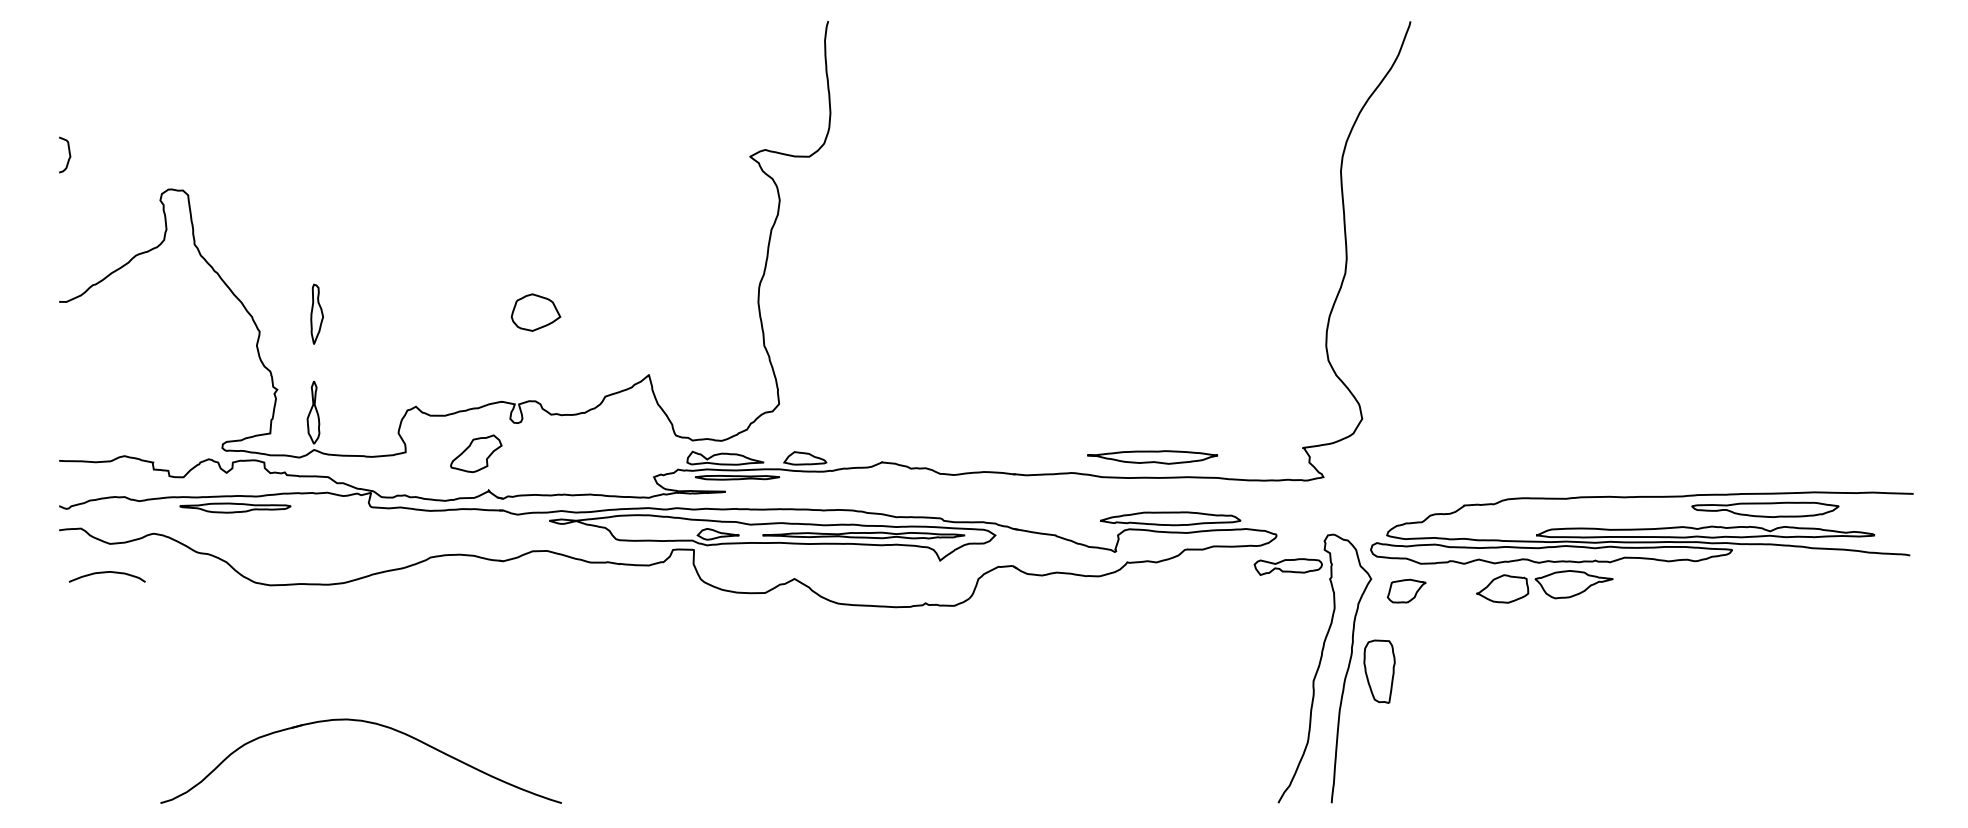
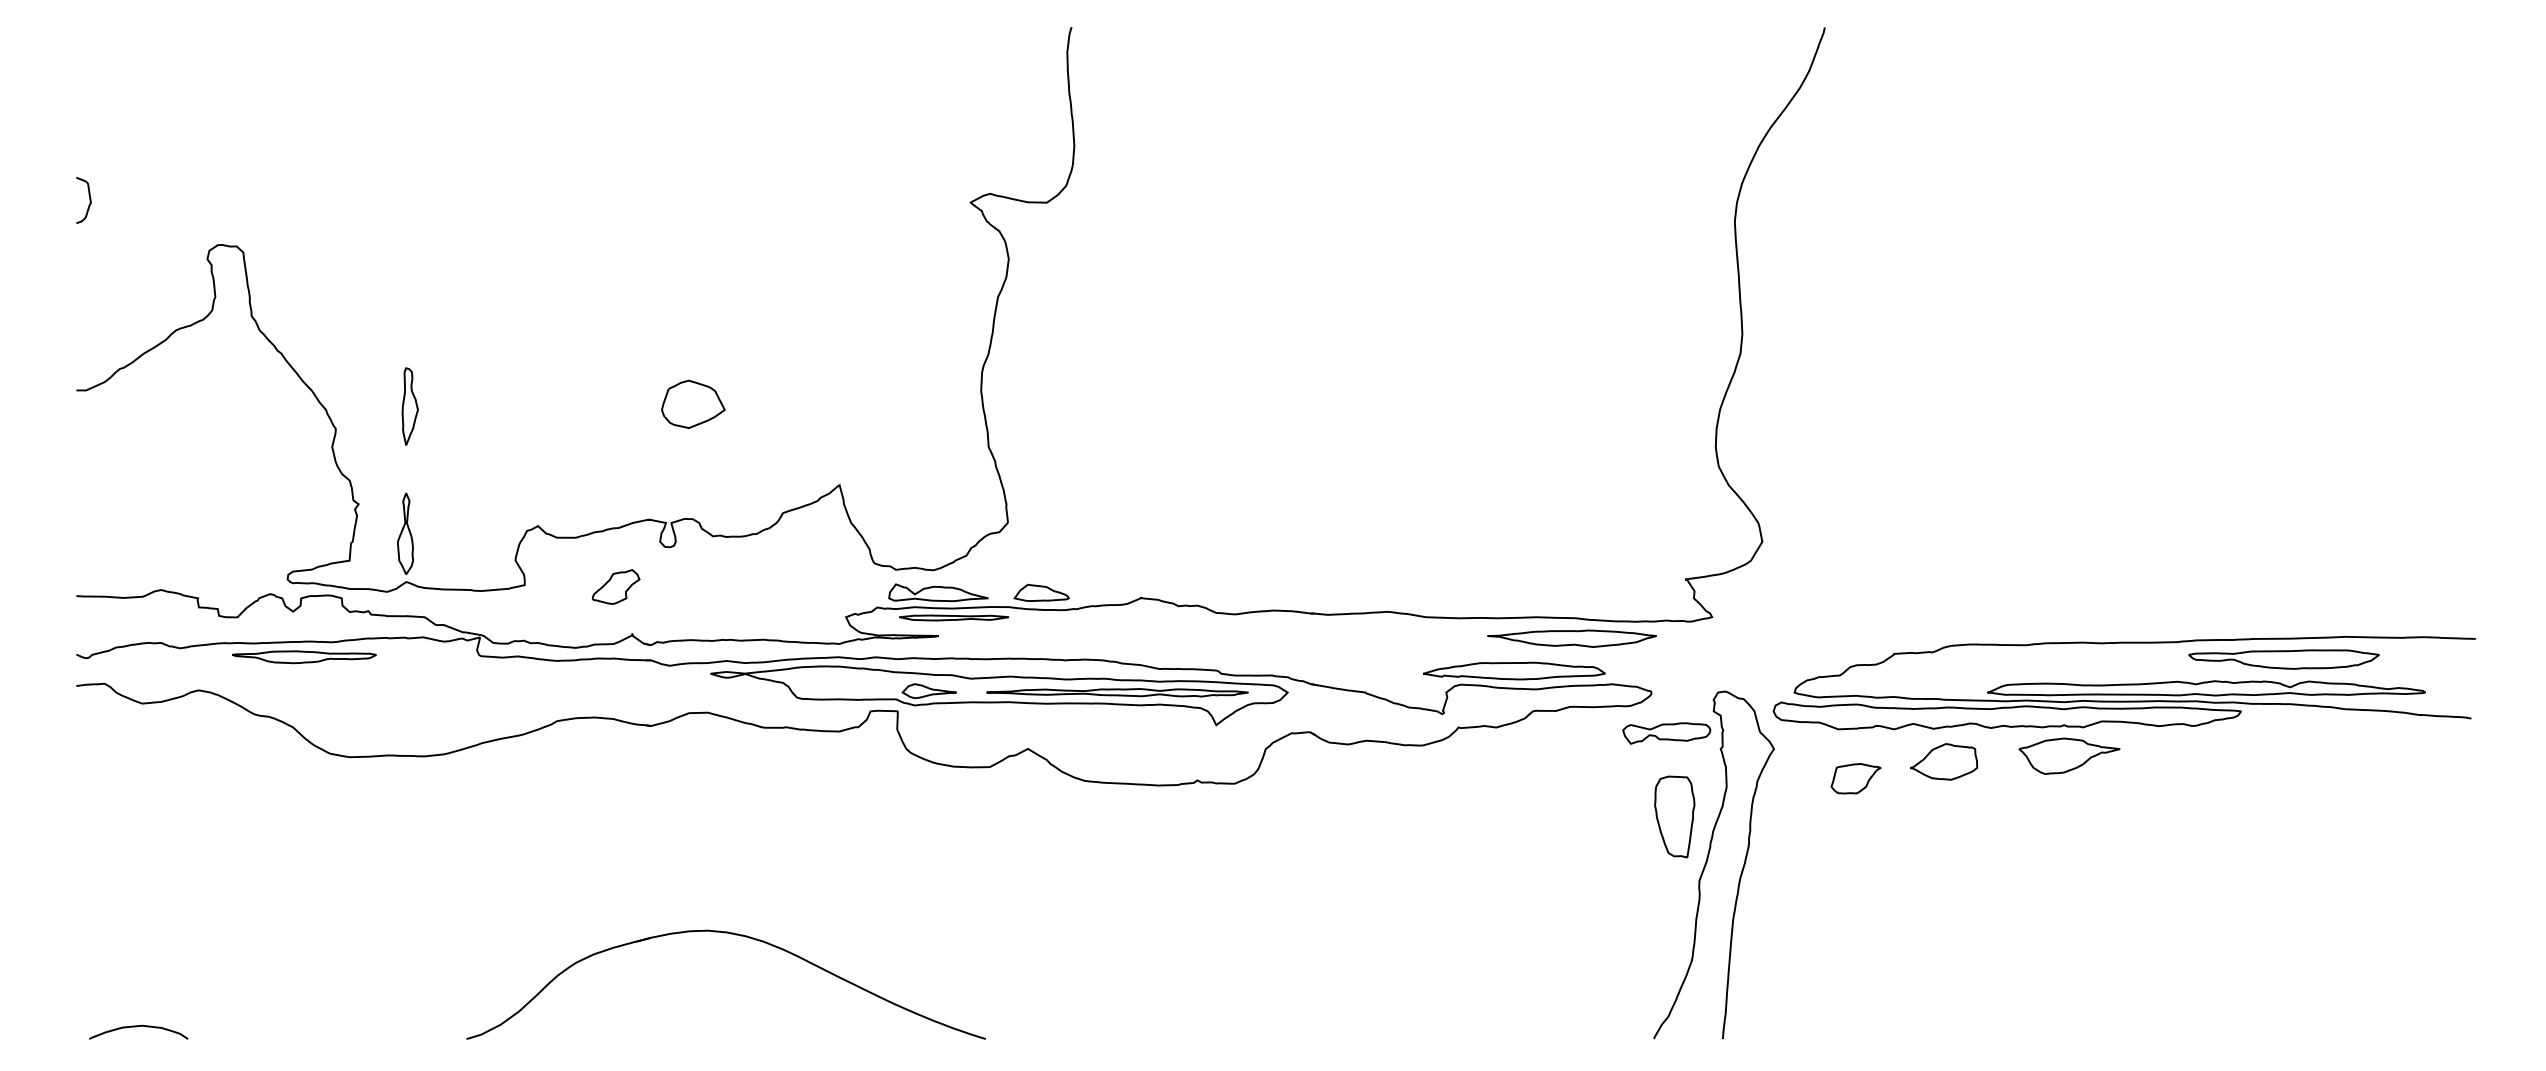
part: (475, 453) -> (615, 586), size x0.71
part: (1152, 457) -> (1571, 638), moved
curve: (105, 573) -> (136, 1027), moved
part: (1574, 584) -> (2069, 755), moved
part: (1406, 590) -> (1855, 778), moved
part: (1379, 671) -> (1674, 816), moved
part: (368, 723) -> (735, 935), moved

